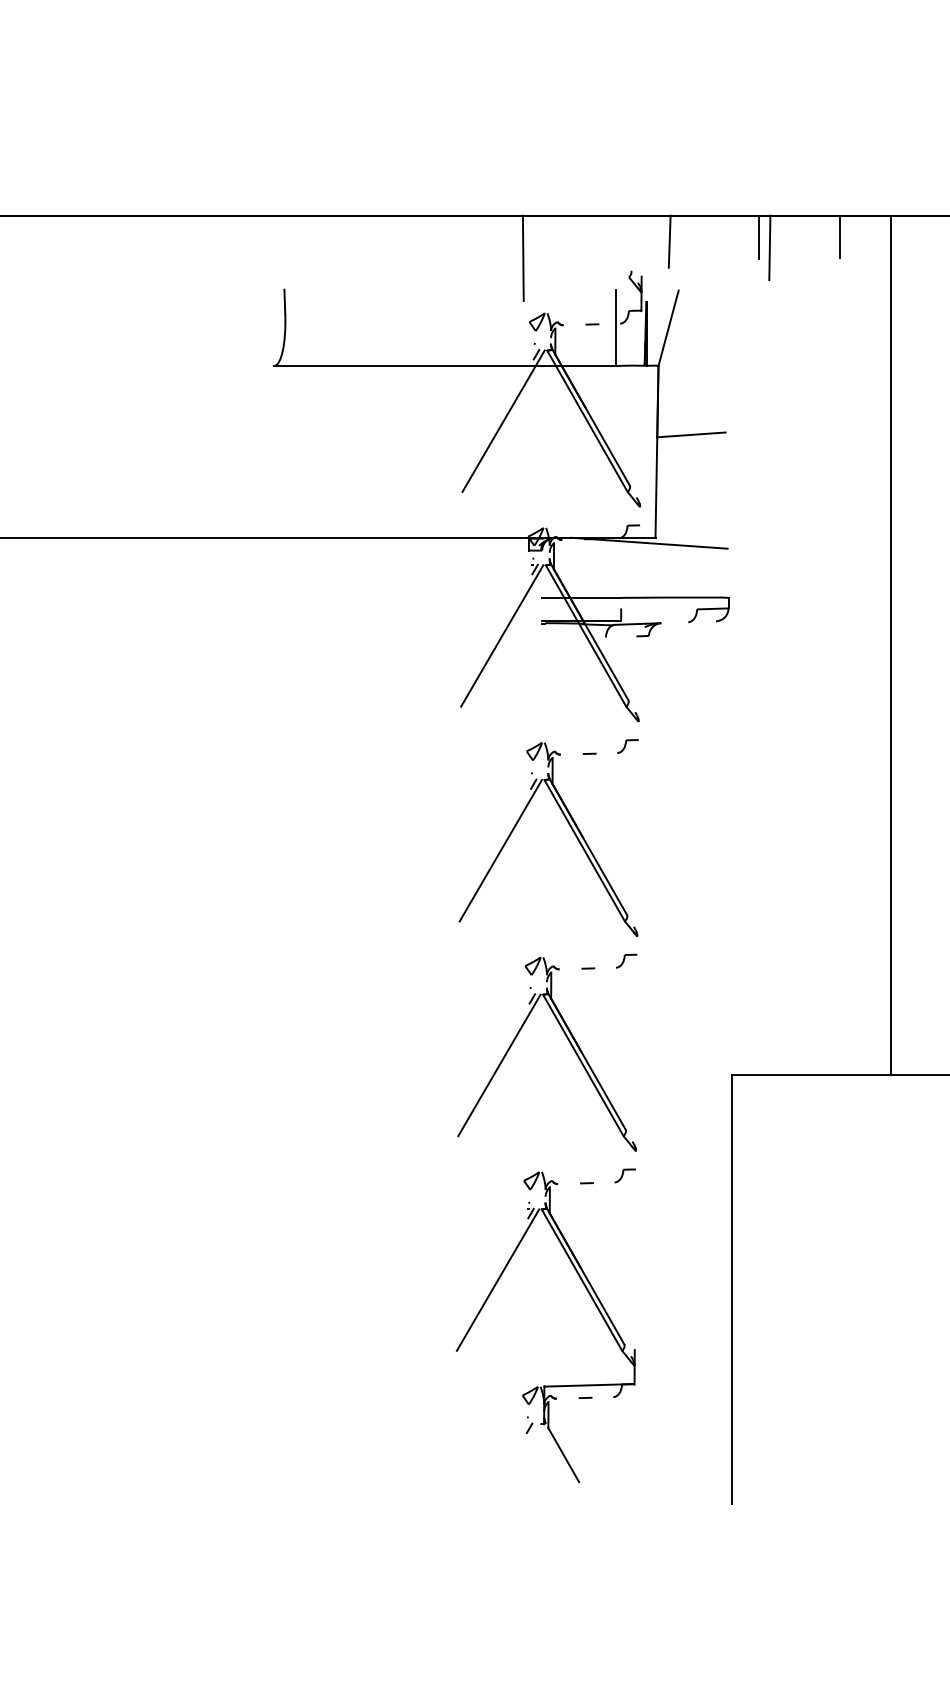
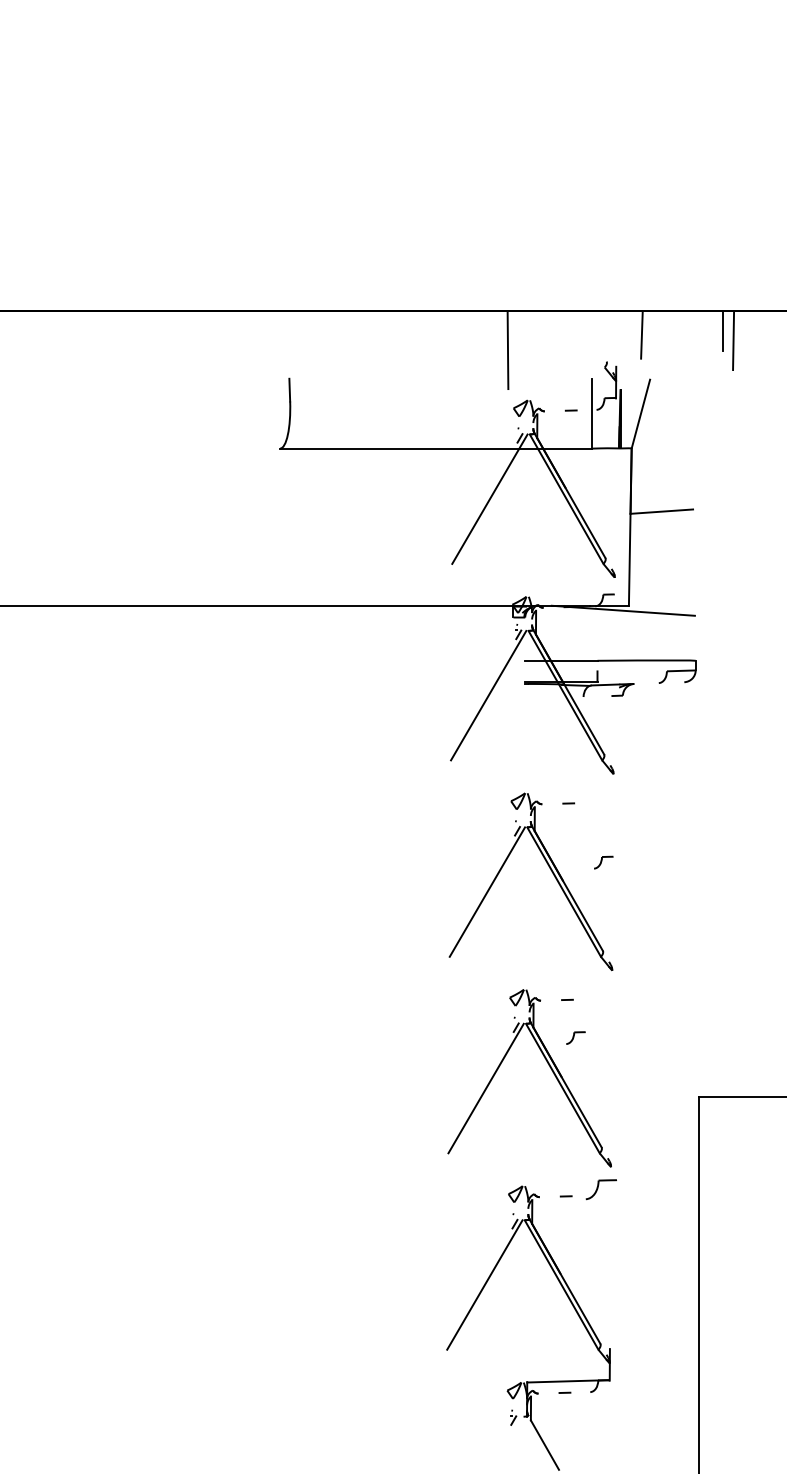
part: (627, 746) -> (603, 862), moved
part: (626, 960) -> (575, 1037), moved
part: (624, 1175) -> (600, 1189), size x1.6

